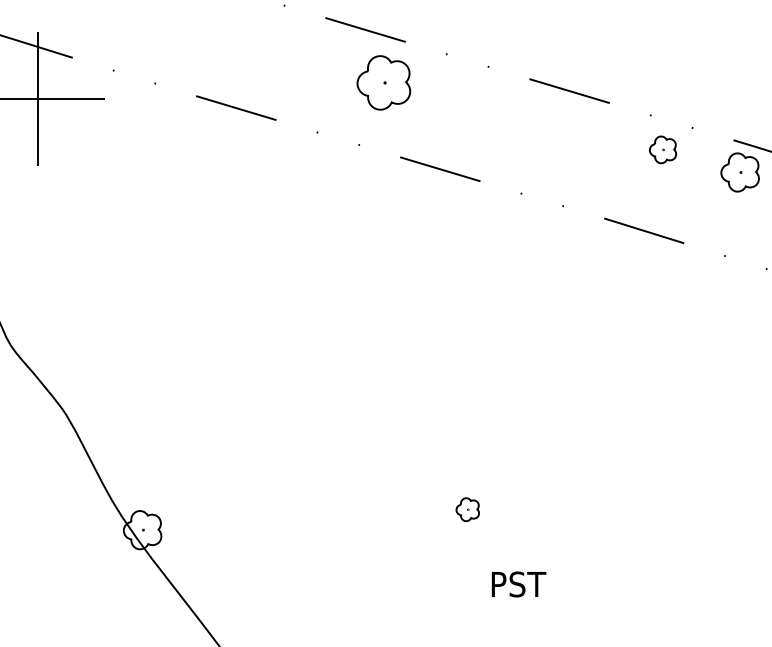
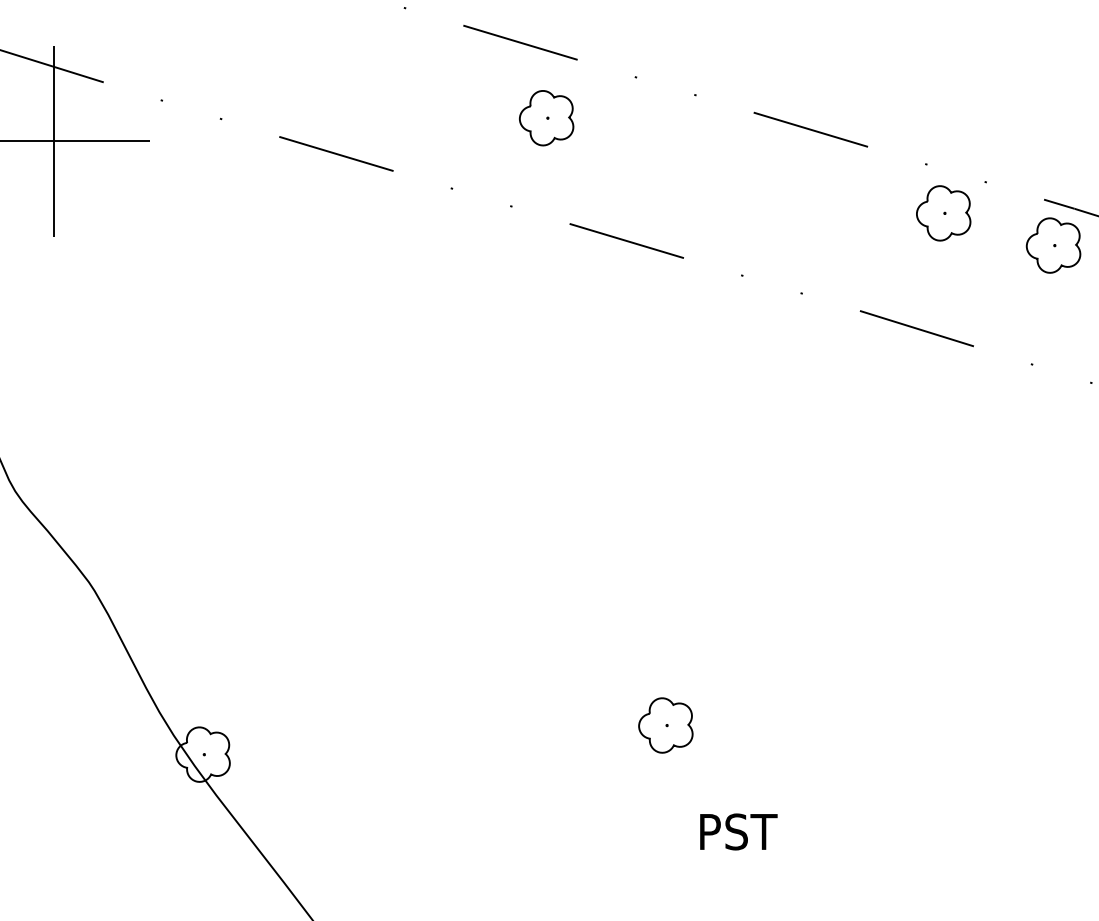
part: (383, 83) -> (546, 118), size x0.71
part: (662, 149) -> (943, 213), size x1.43
part: (467, 509) -> (665, 725), size x1.67

